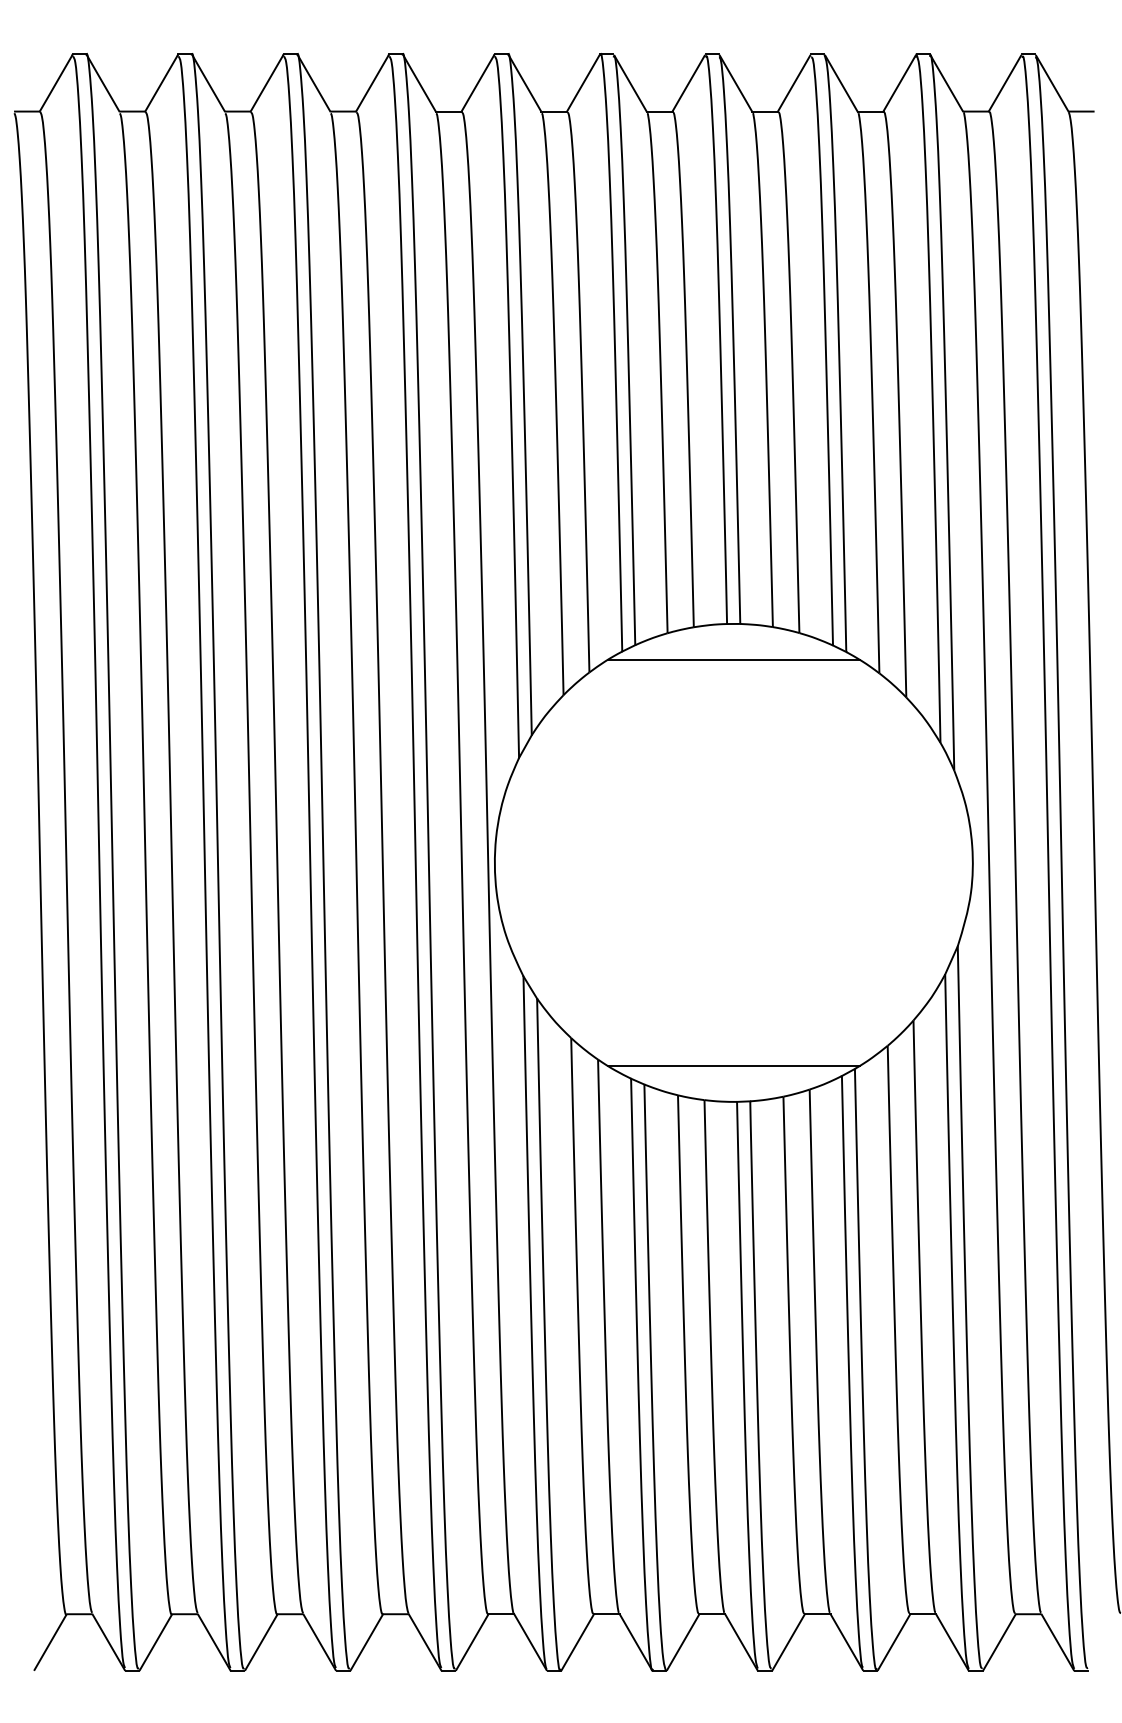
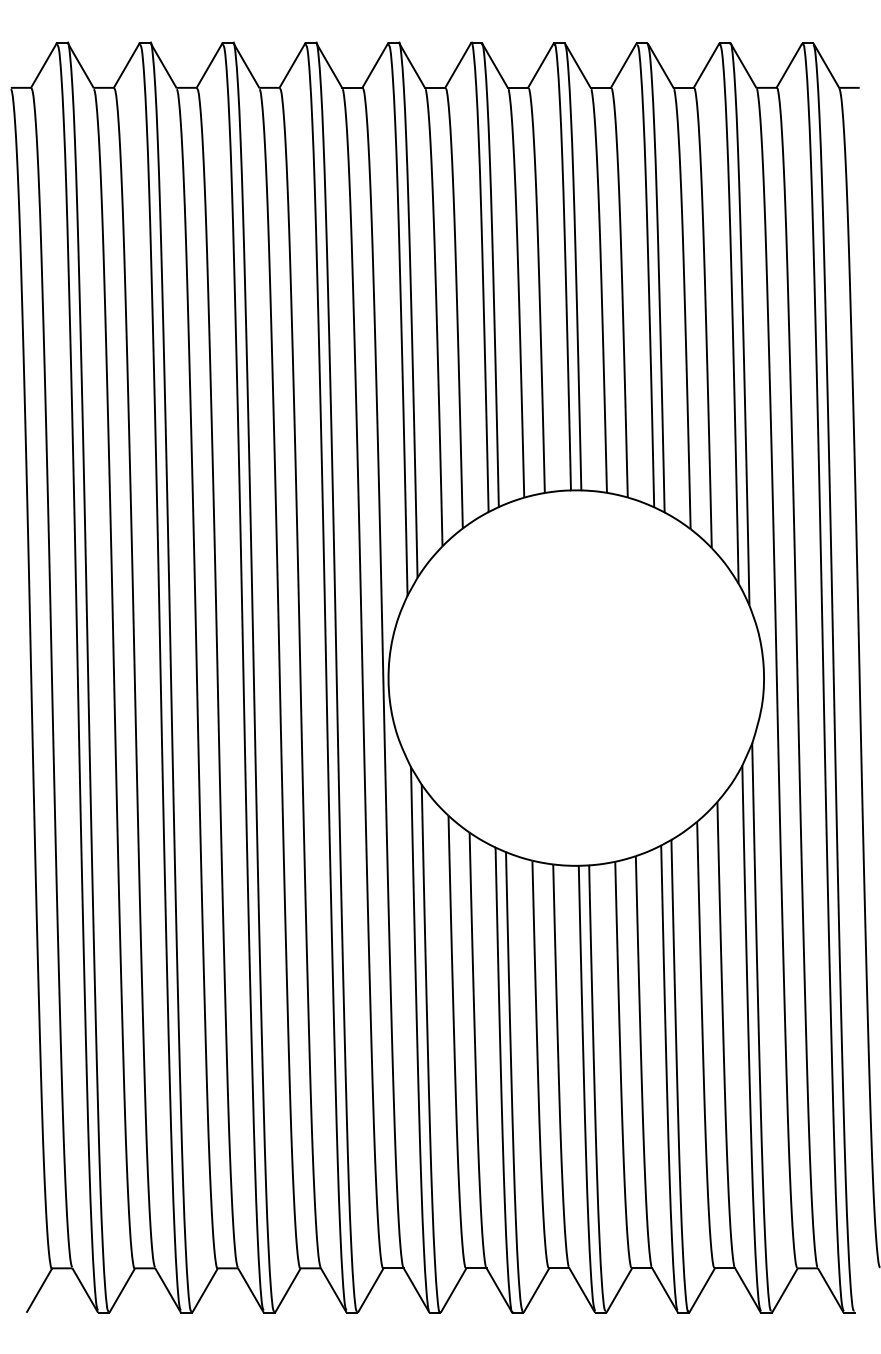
line: (733, 659) -> (576, 518), removed
line: (733, 1065) -> (576, 837), removed

